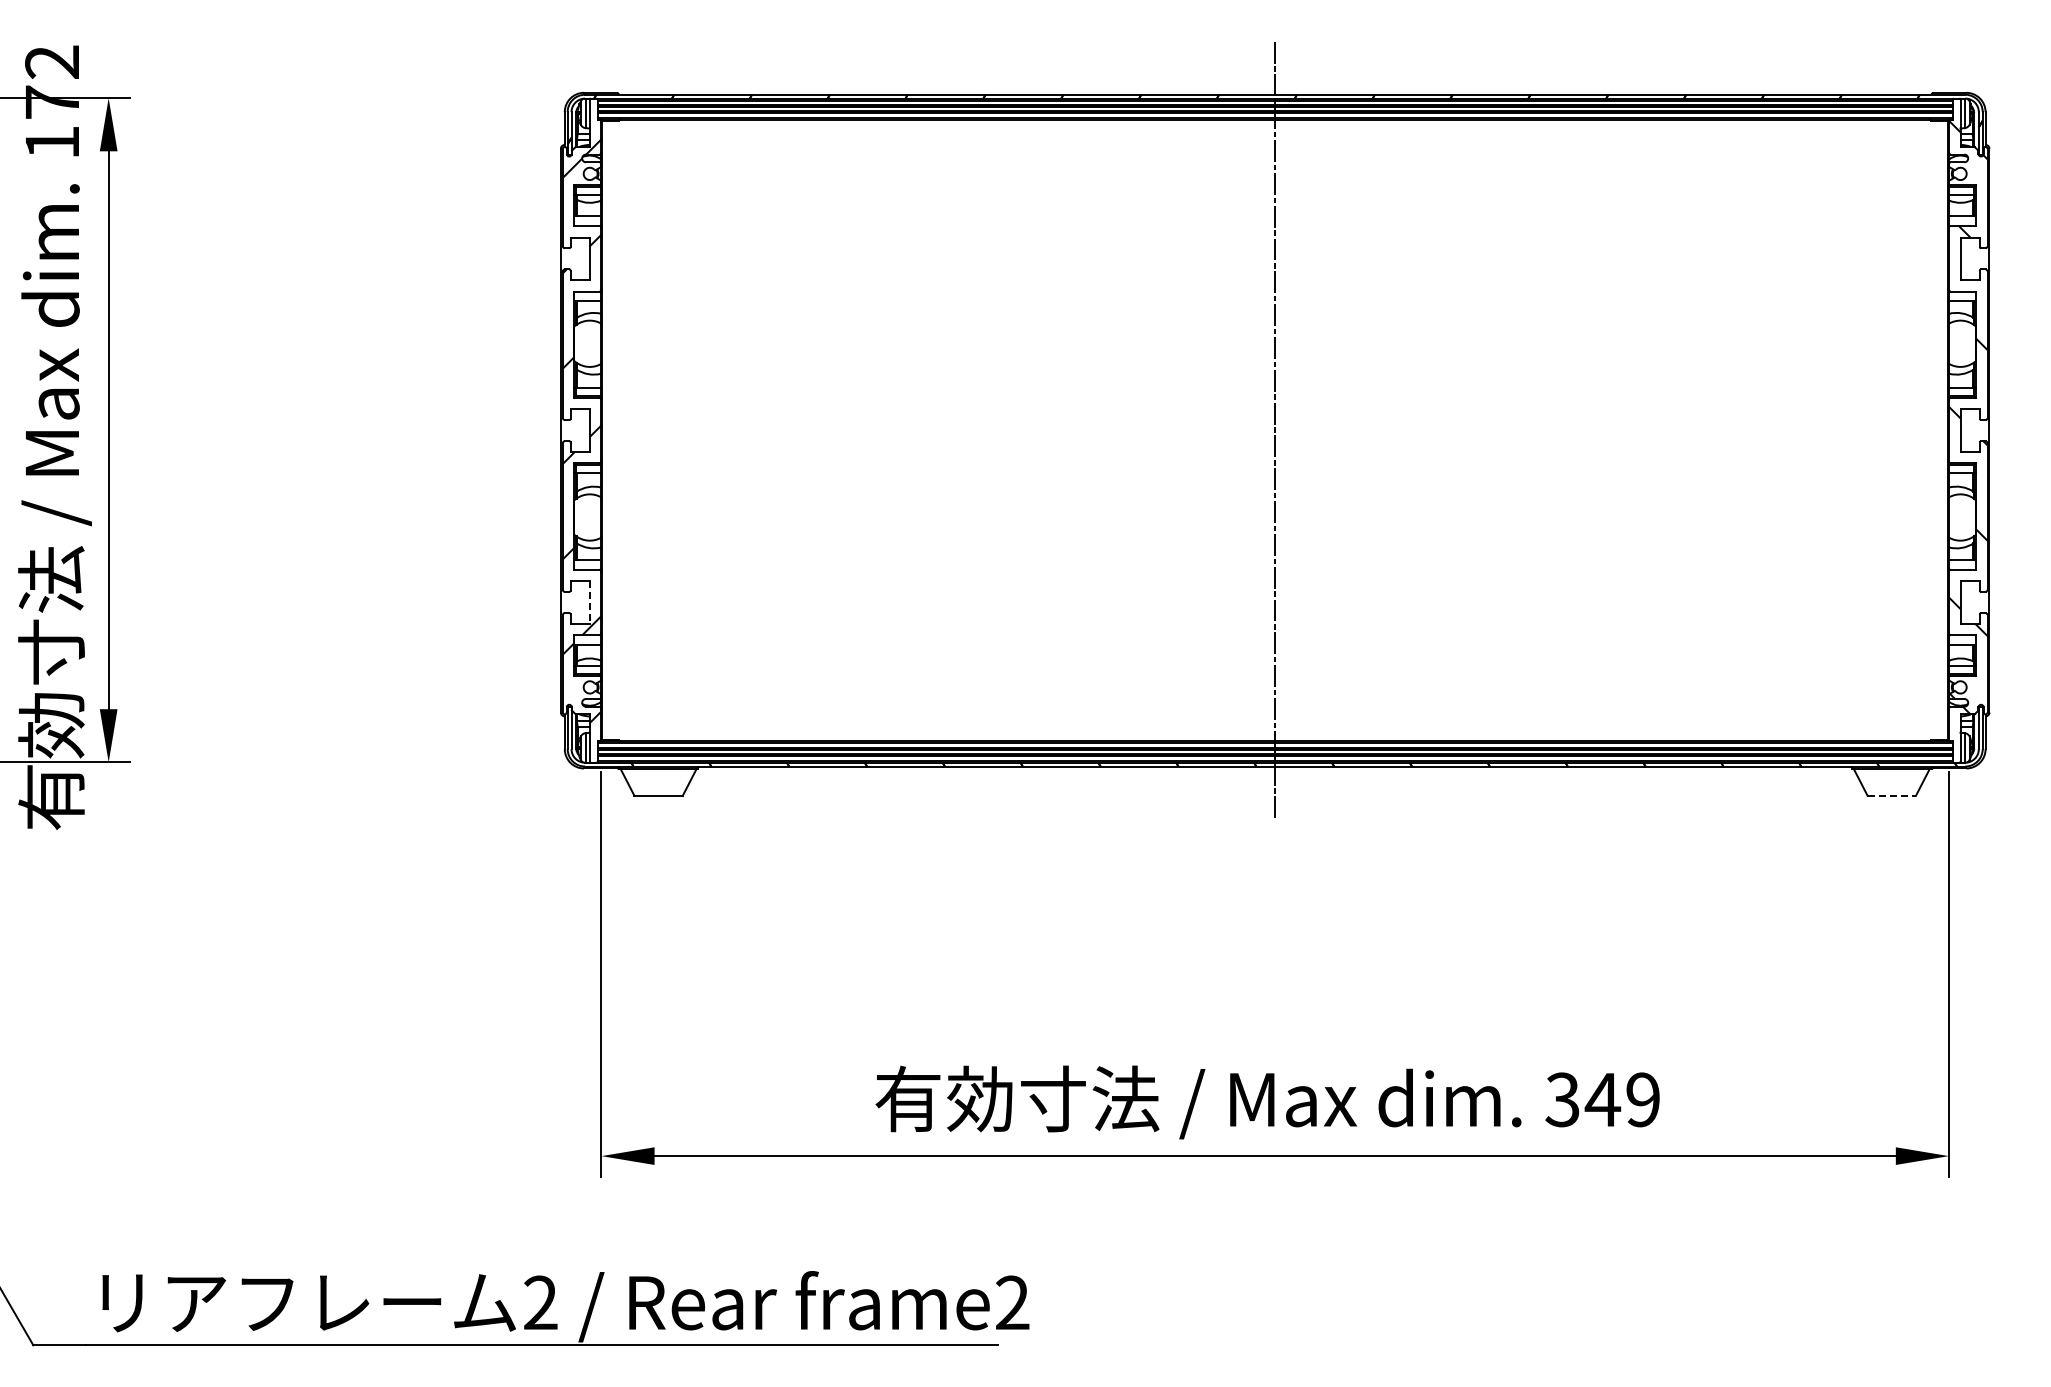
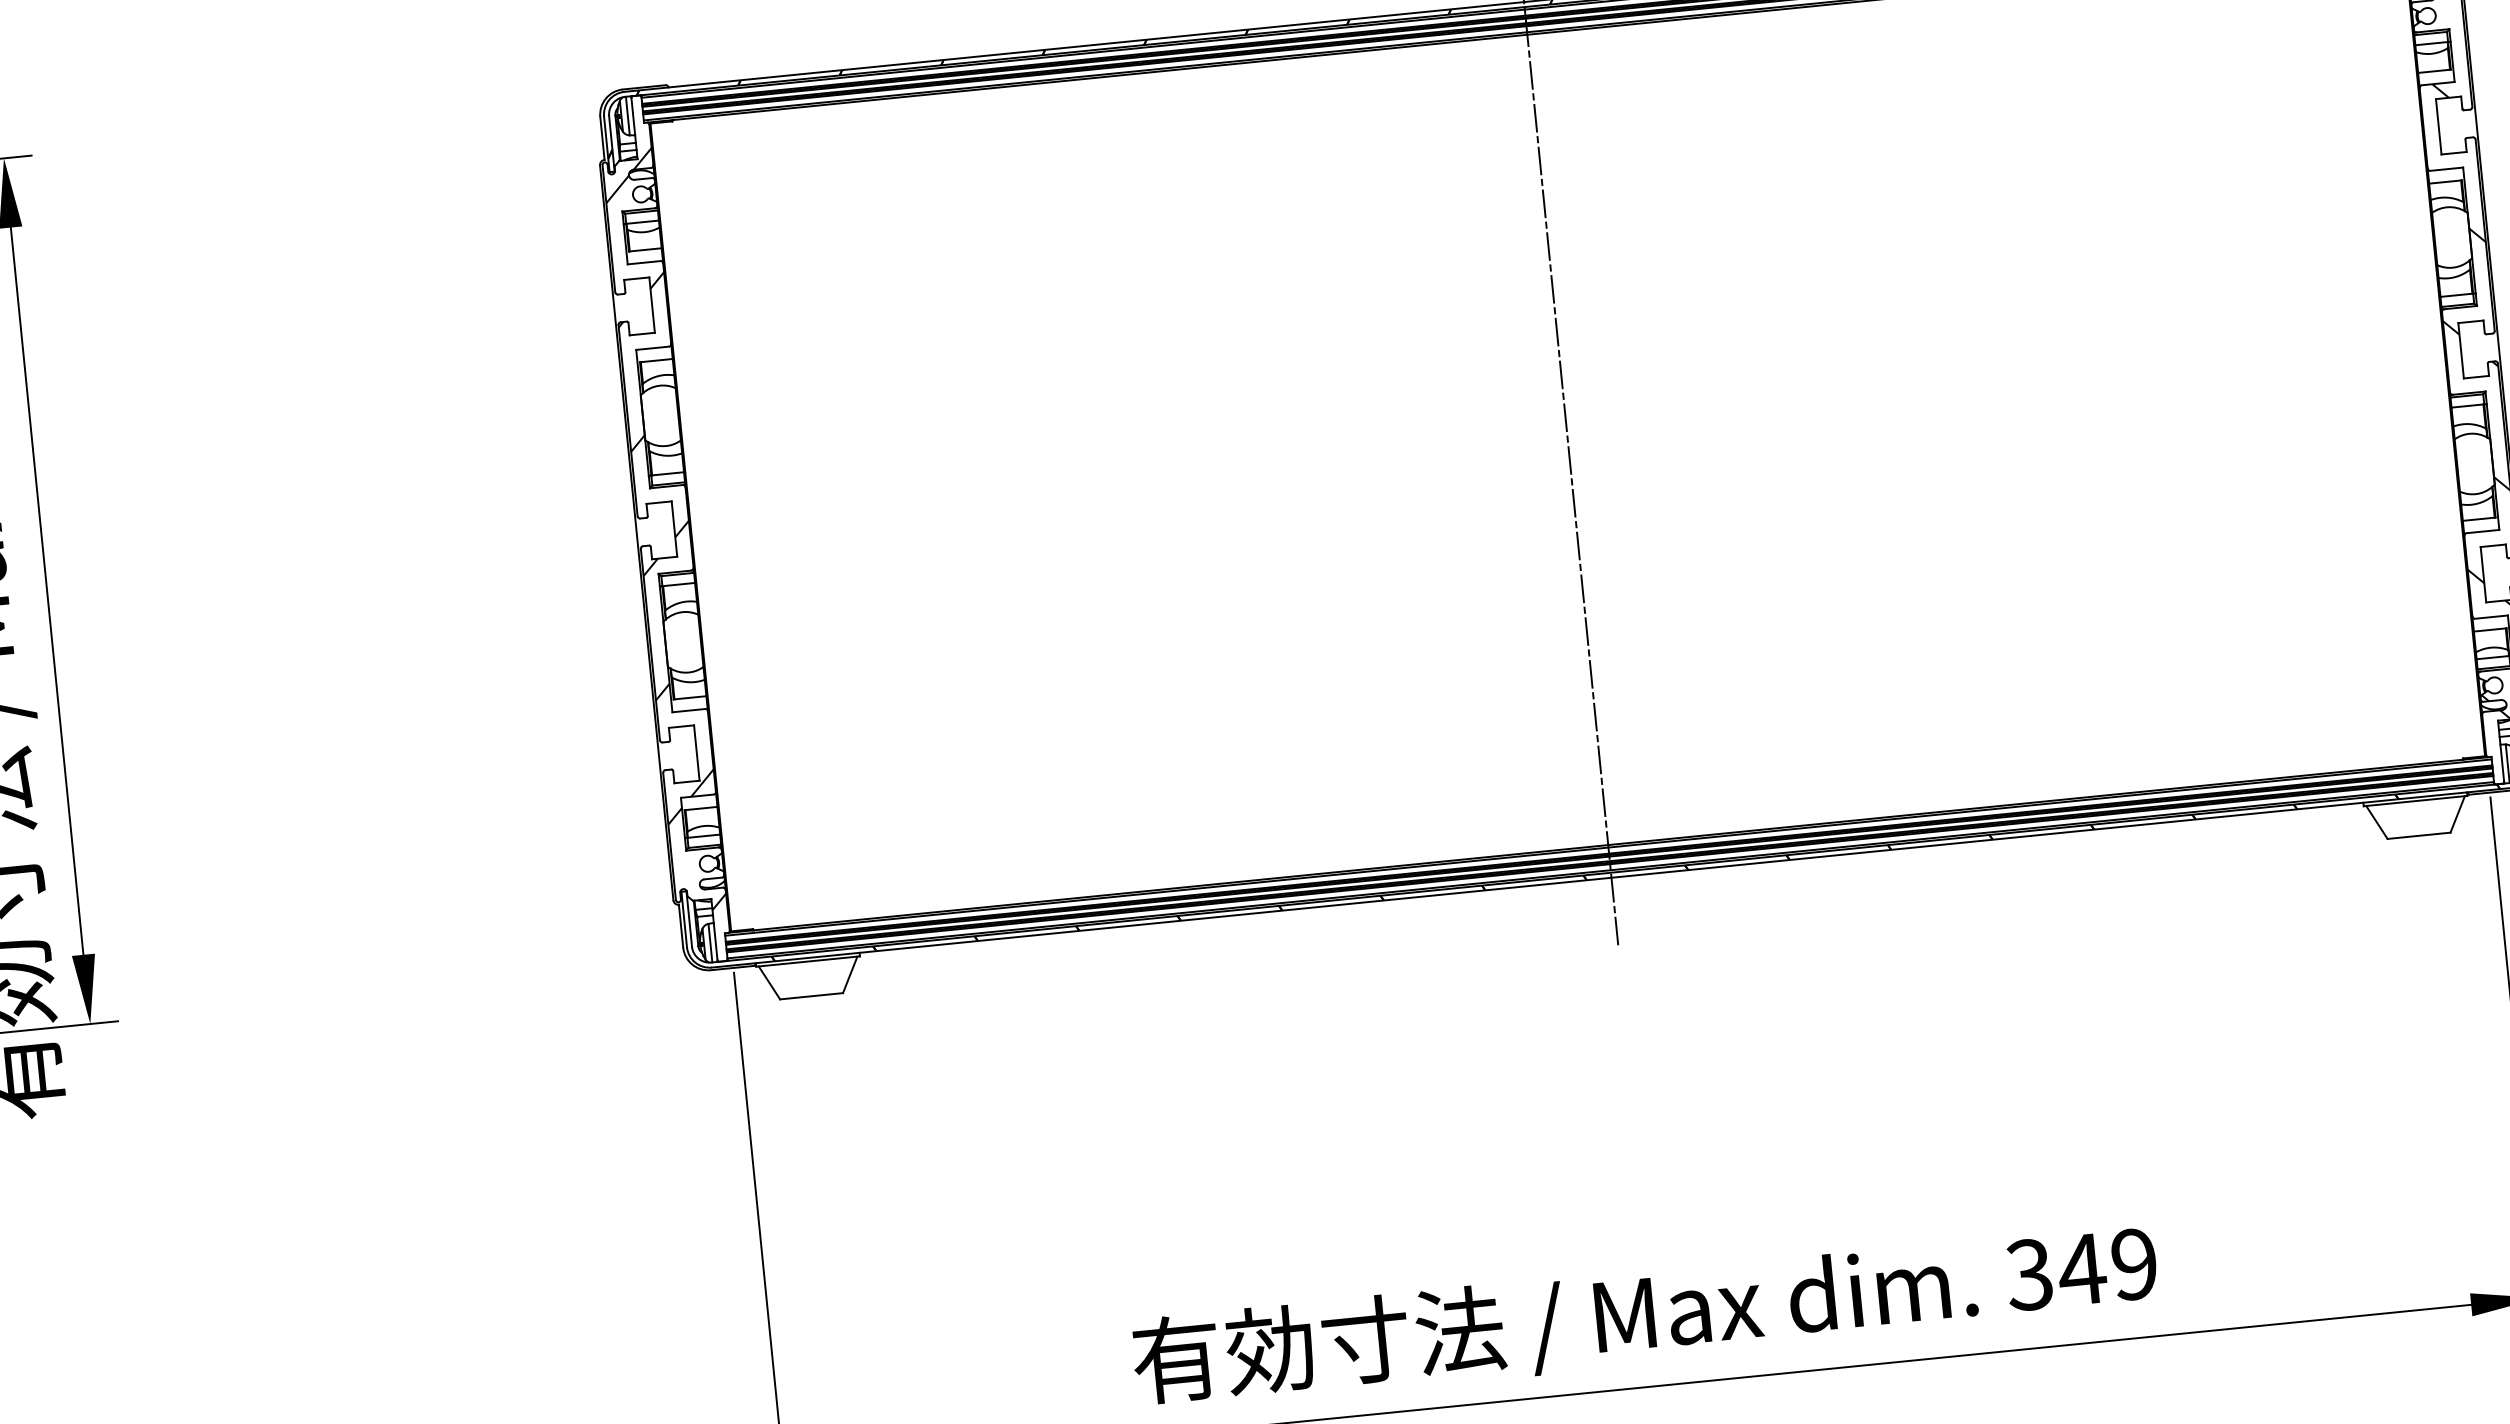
line: (589, 602) -> (696, 753), dashed -> solid
line: (1892, 795) -> (2419, 835), dashed -> solid

